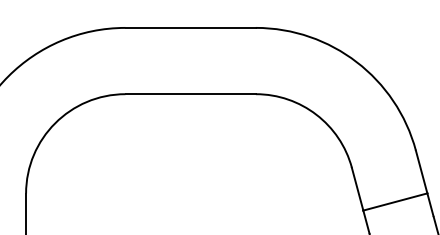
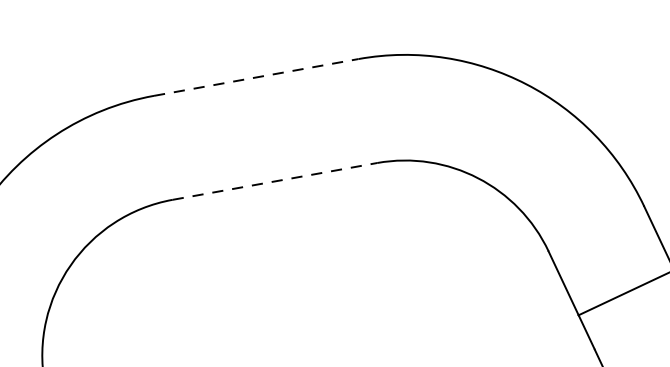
line: (191, 27) -> (257, 76), solid -> dashed
line: (191, 94) -> (276, 181), solid -> dashed

